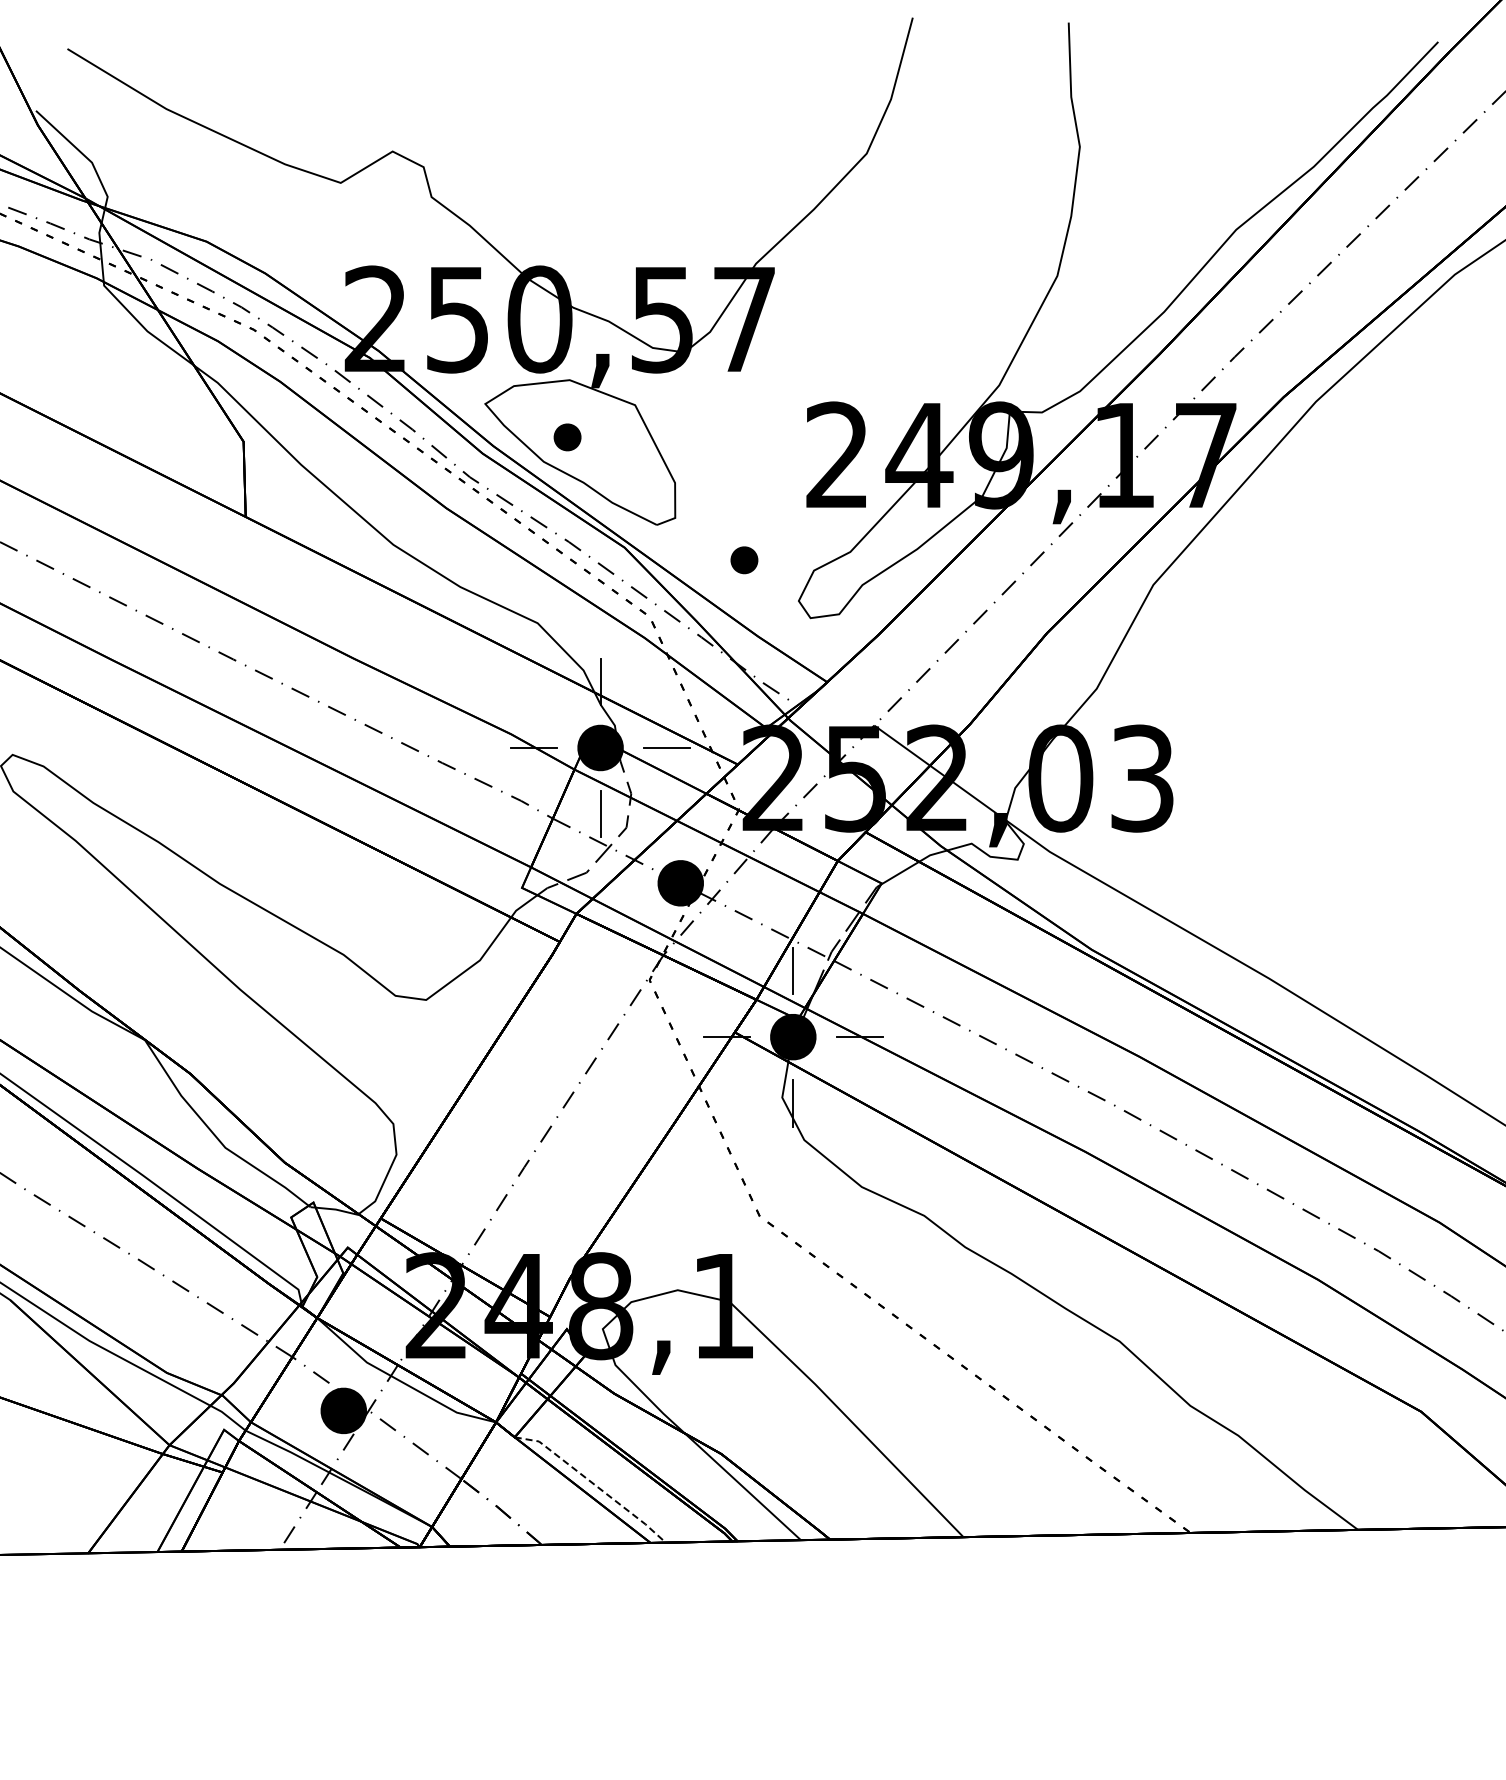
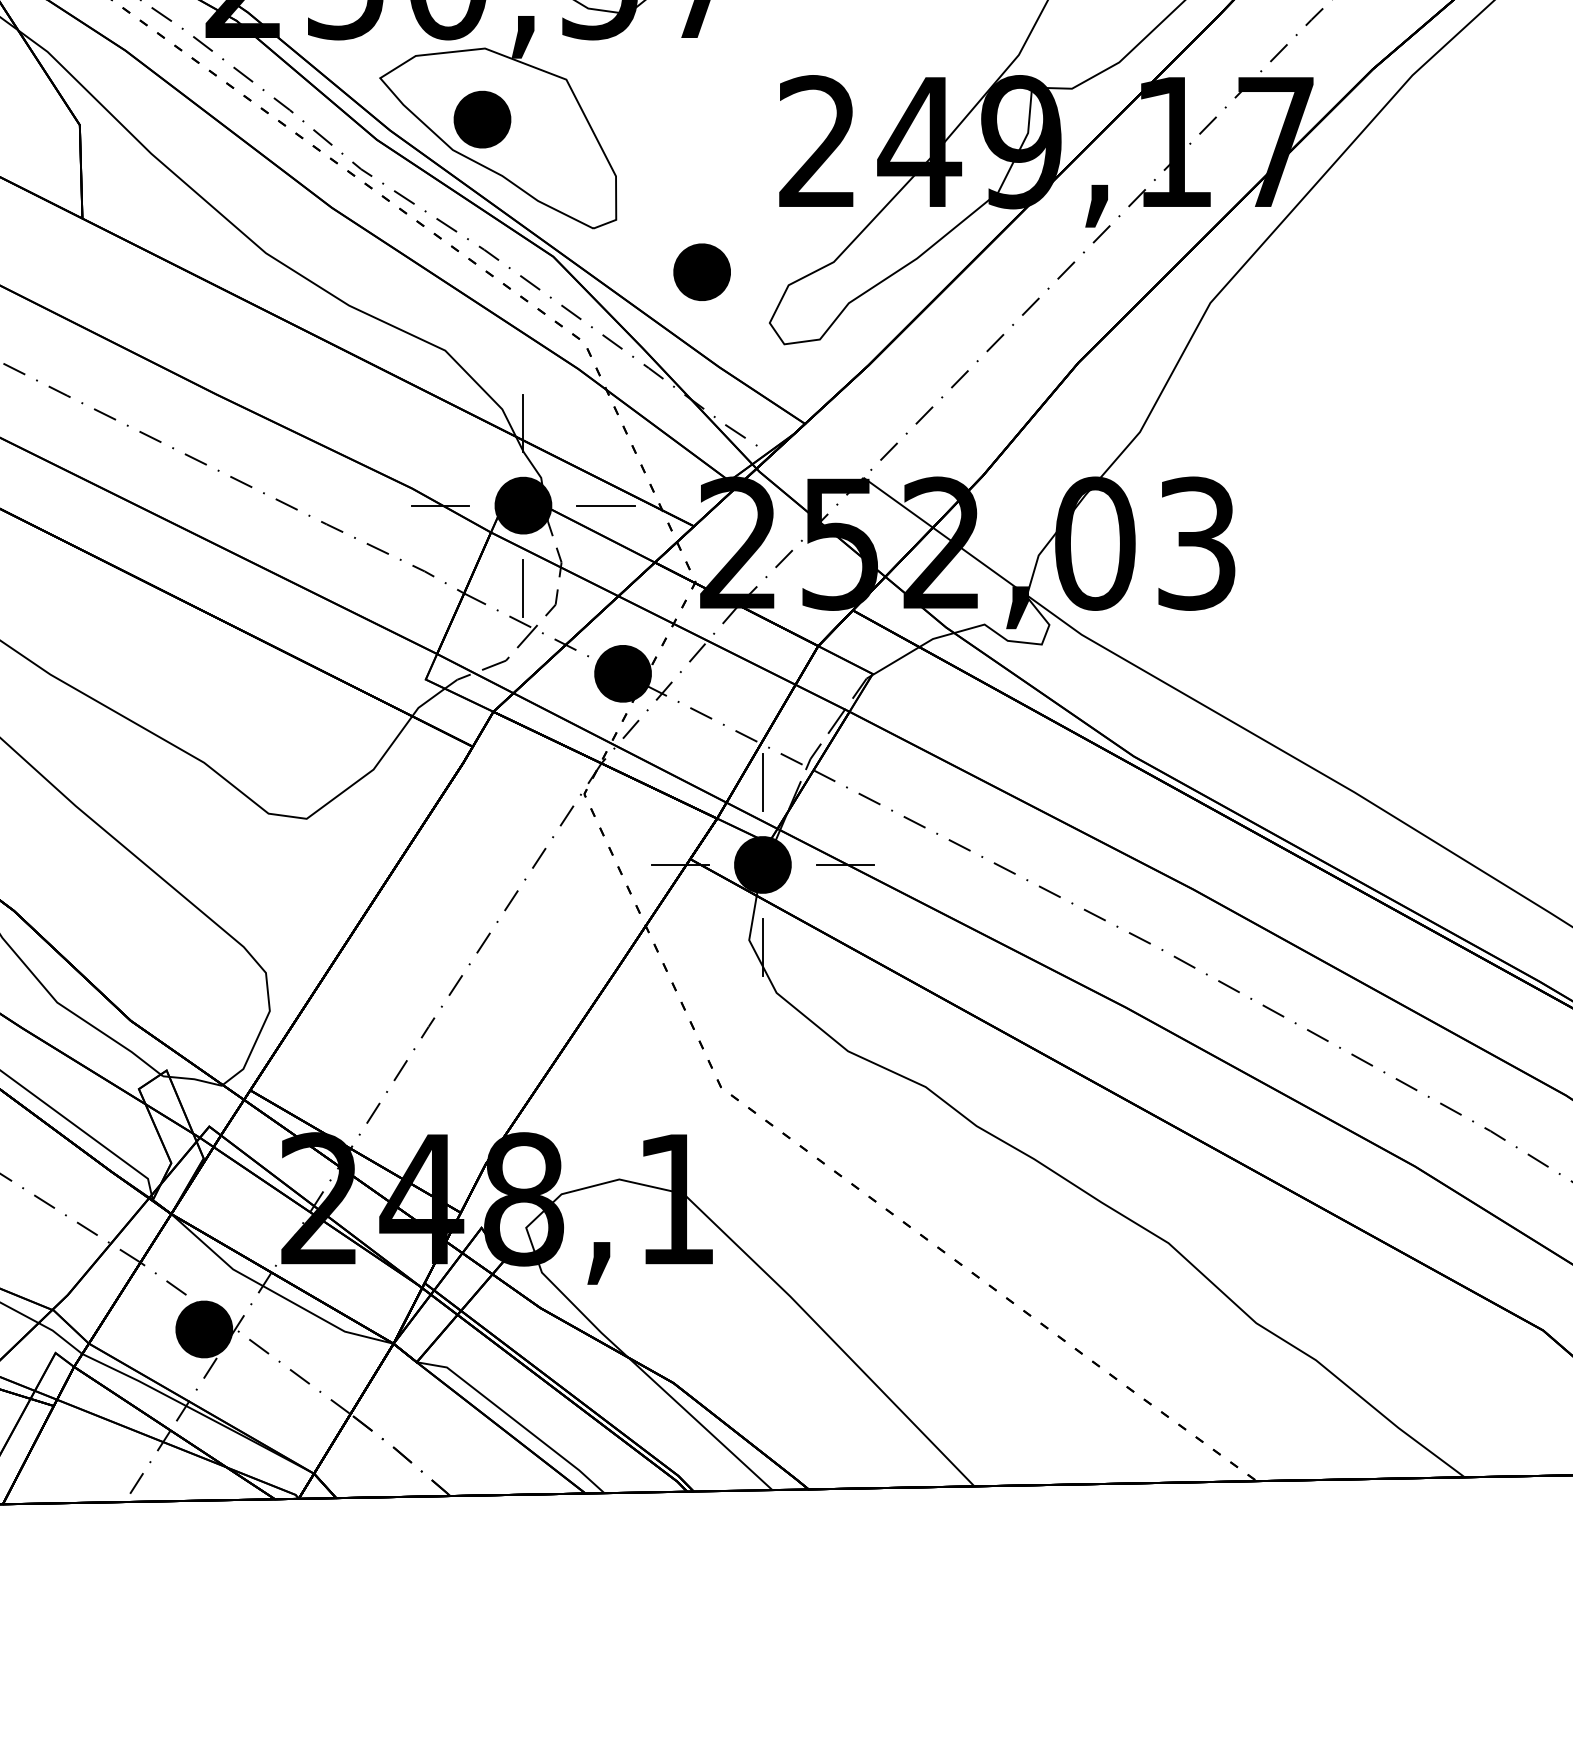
part: (567, 437) -> (482, 119), size x1.67
part: (744, 560) -> (702, 272), size x1.67
line: (593, 1483) -> (514, 1419), dashed -> solid

